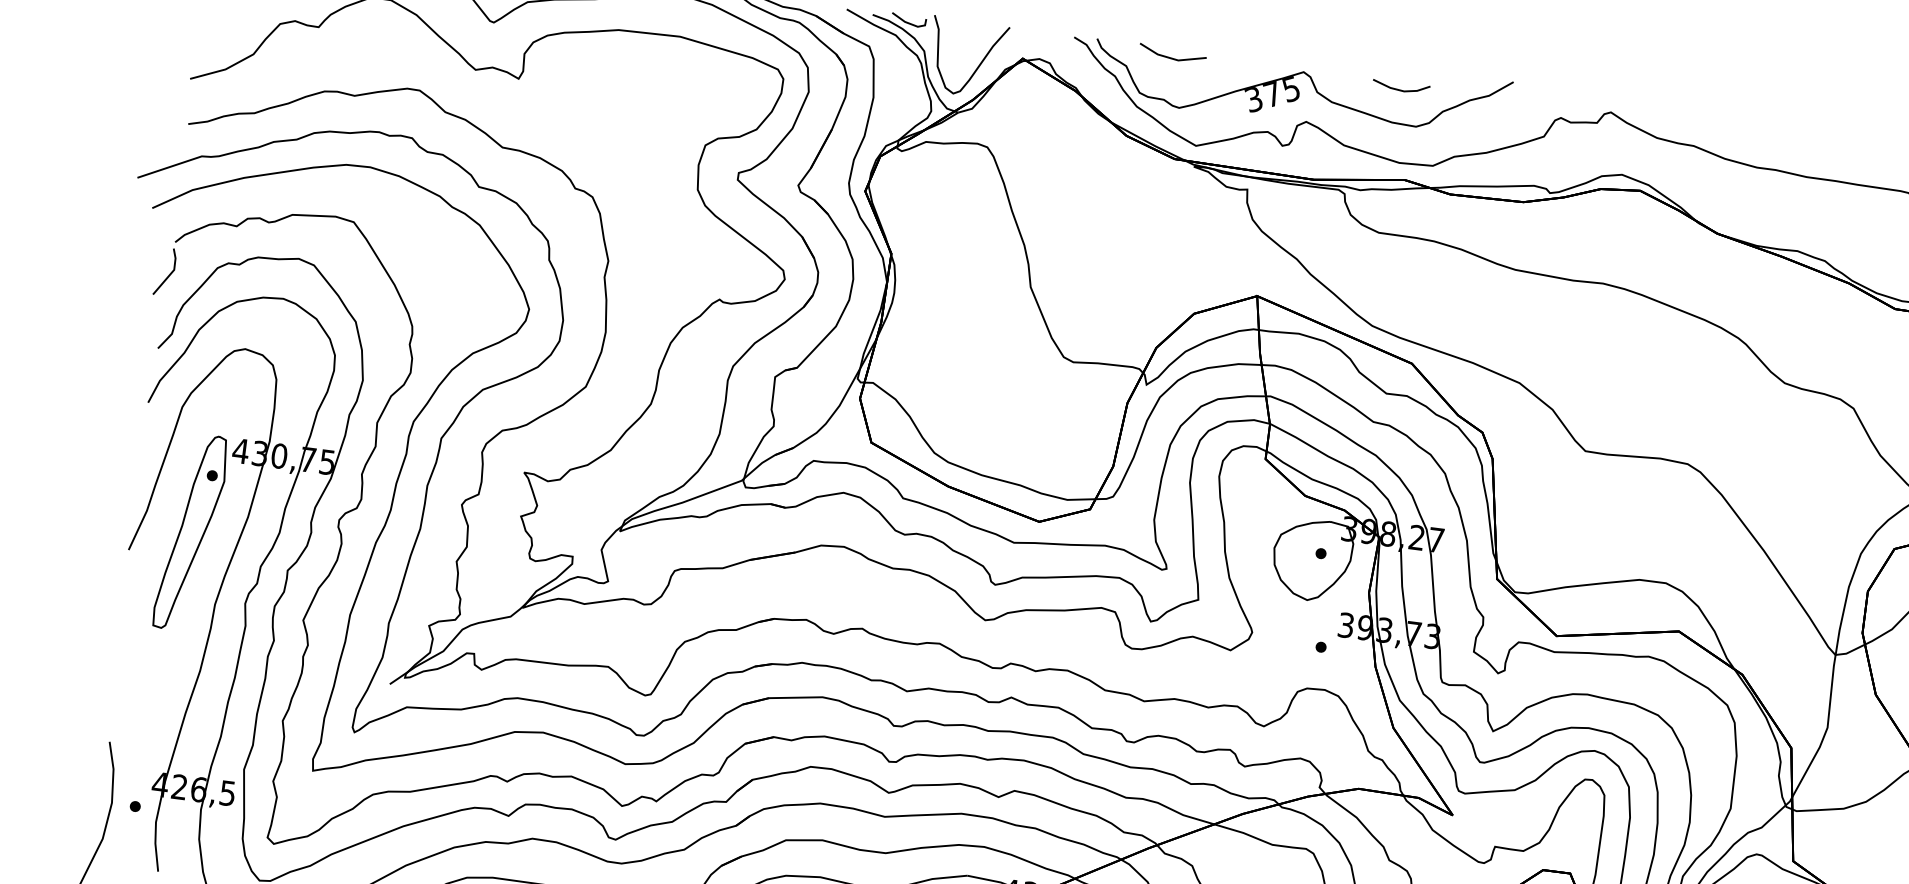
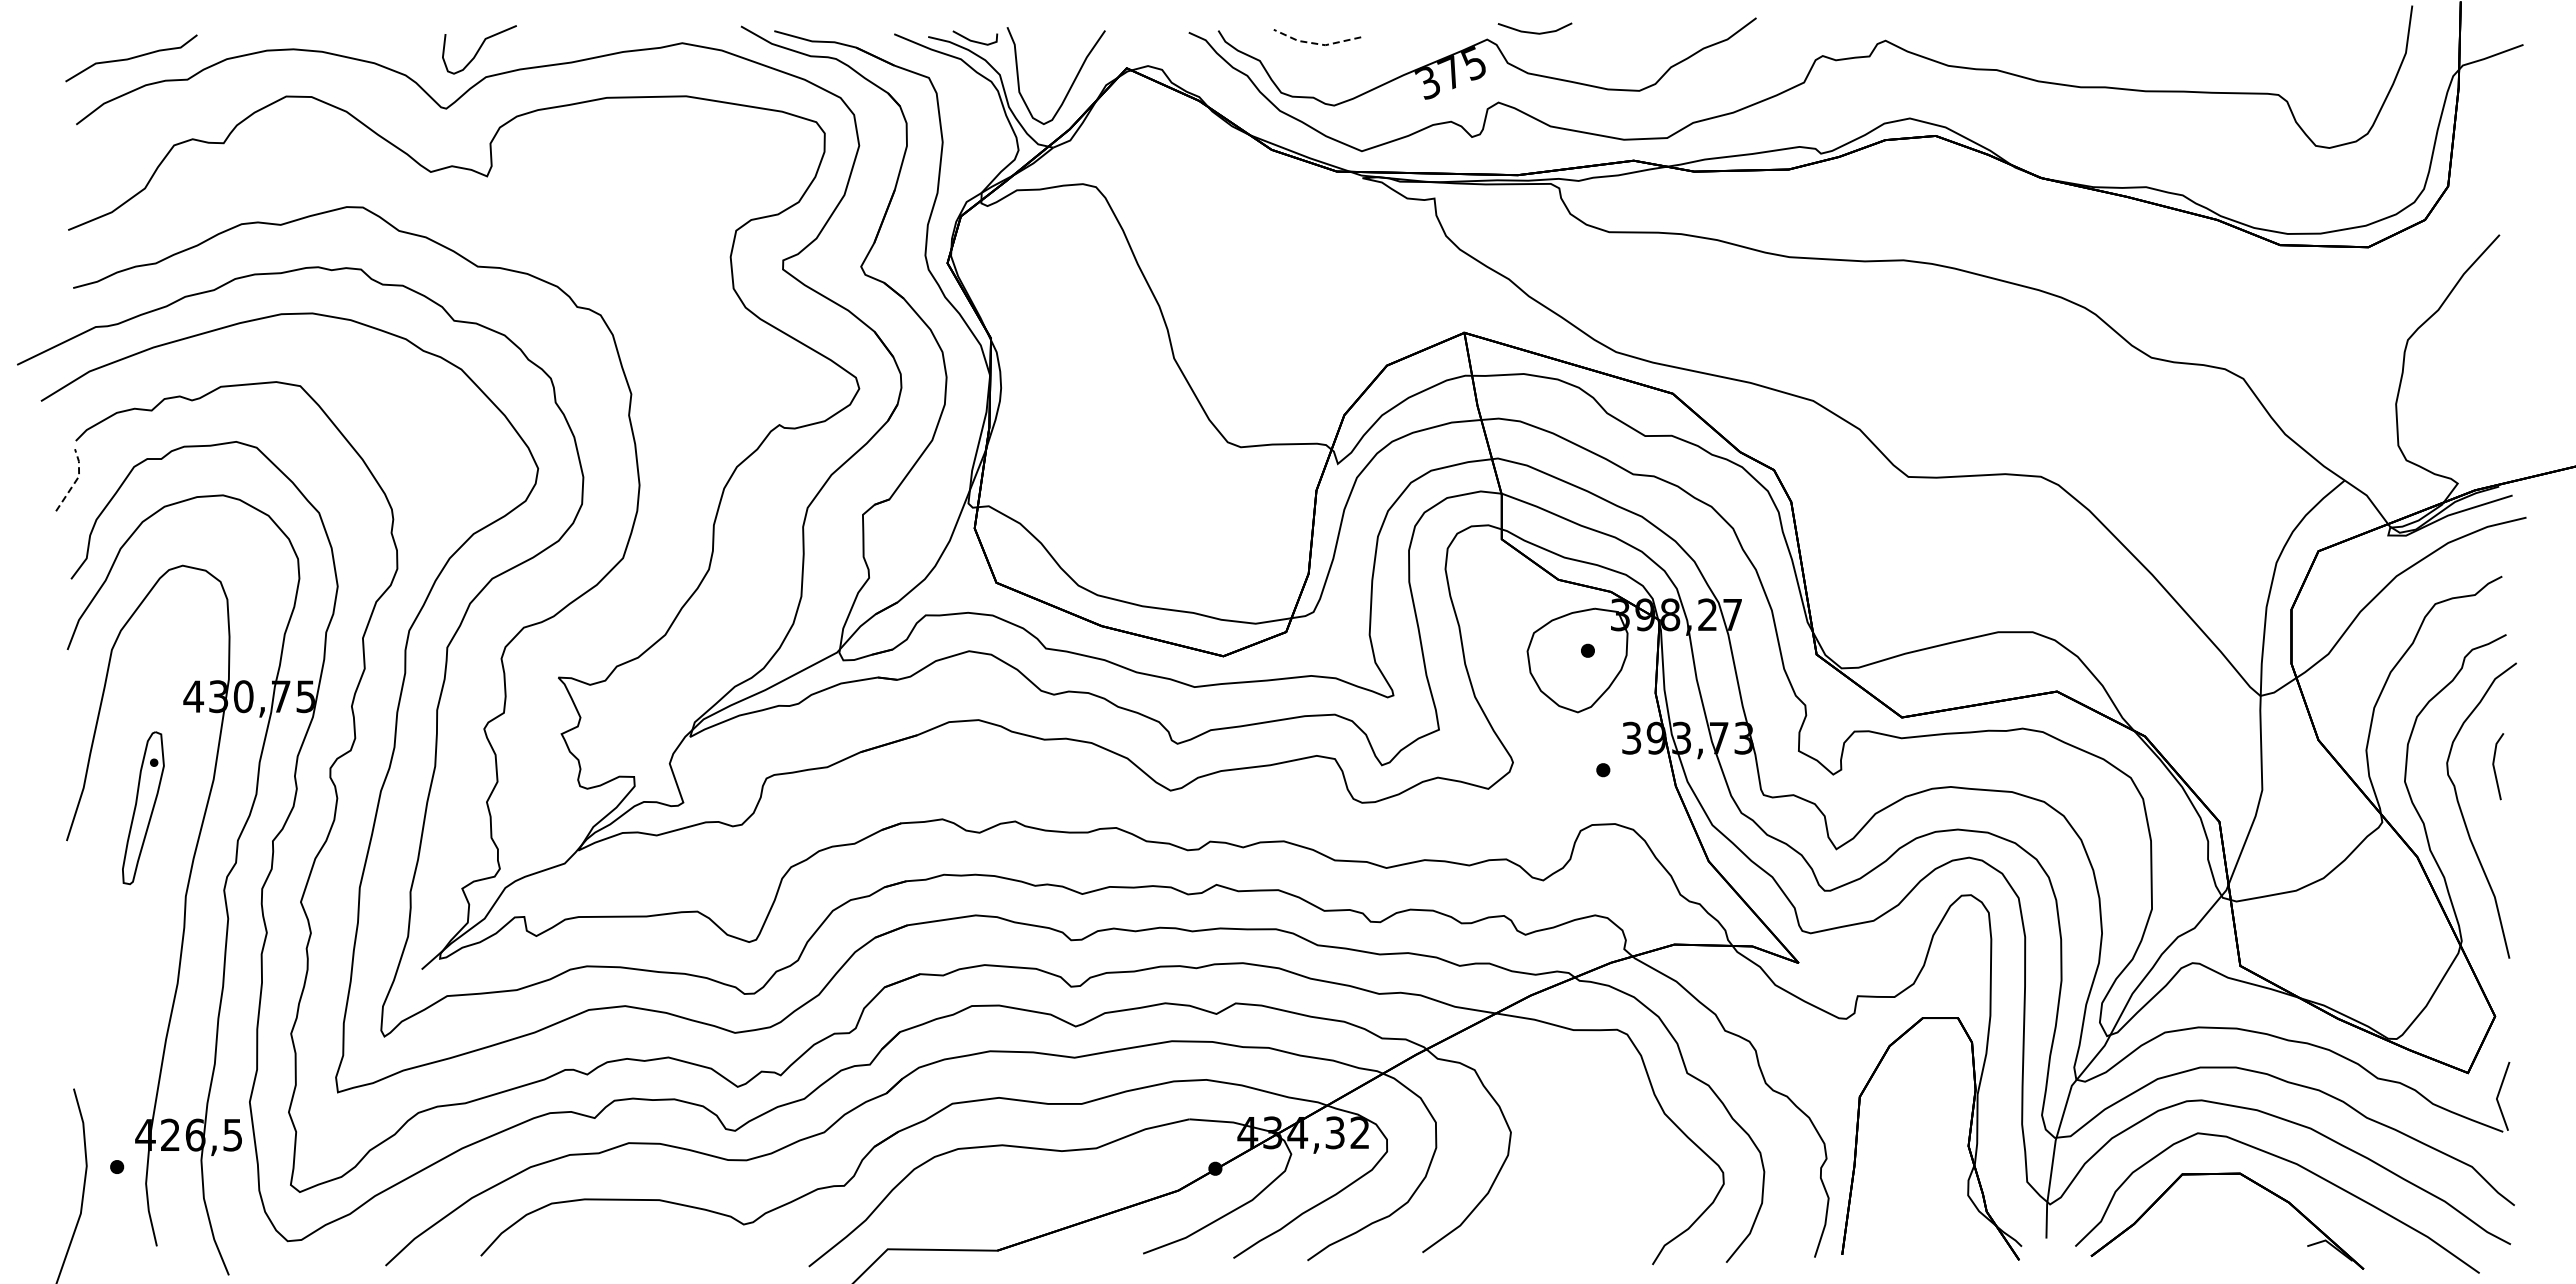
line: (1171, 58) -> (1316, 43), solid -> dashed
line: (1400, 89) -> (1534, 32), moved
line: (170, 273) -> (75, 481), solid -> dashed
part: (191, 531) -> (143, 807), size x0.6

